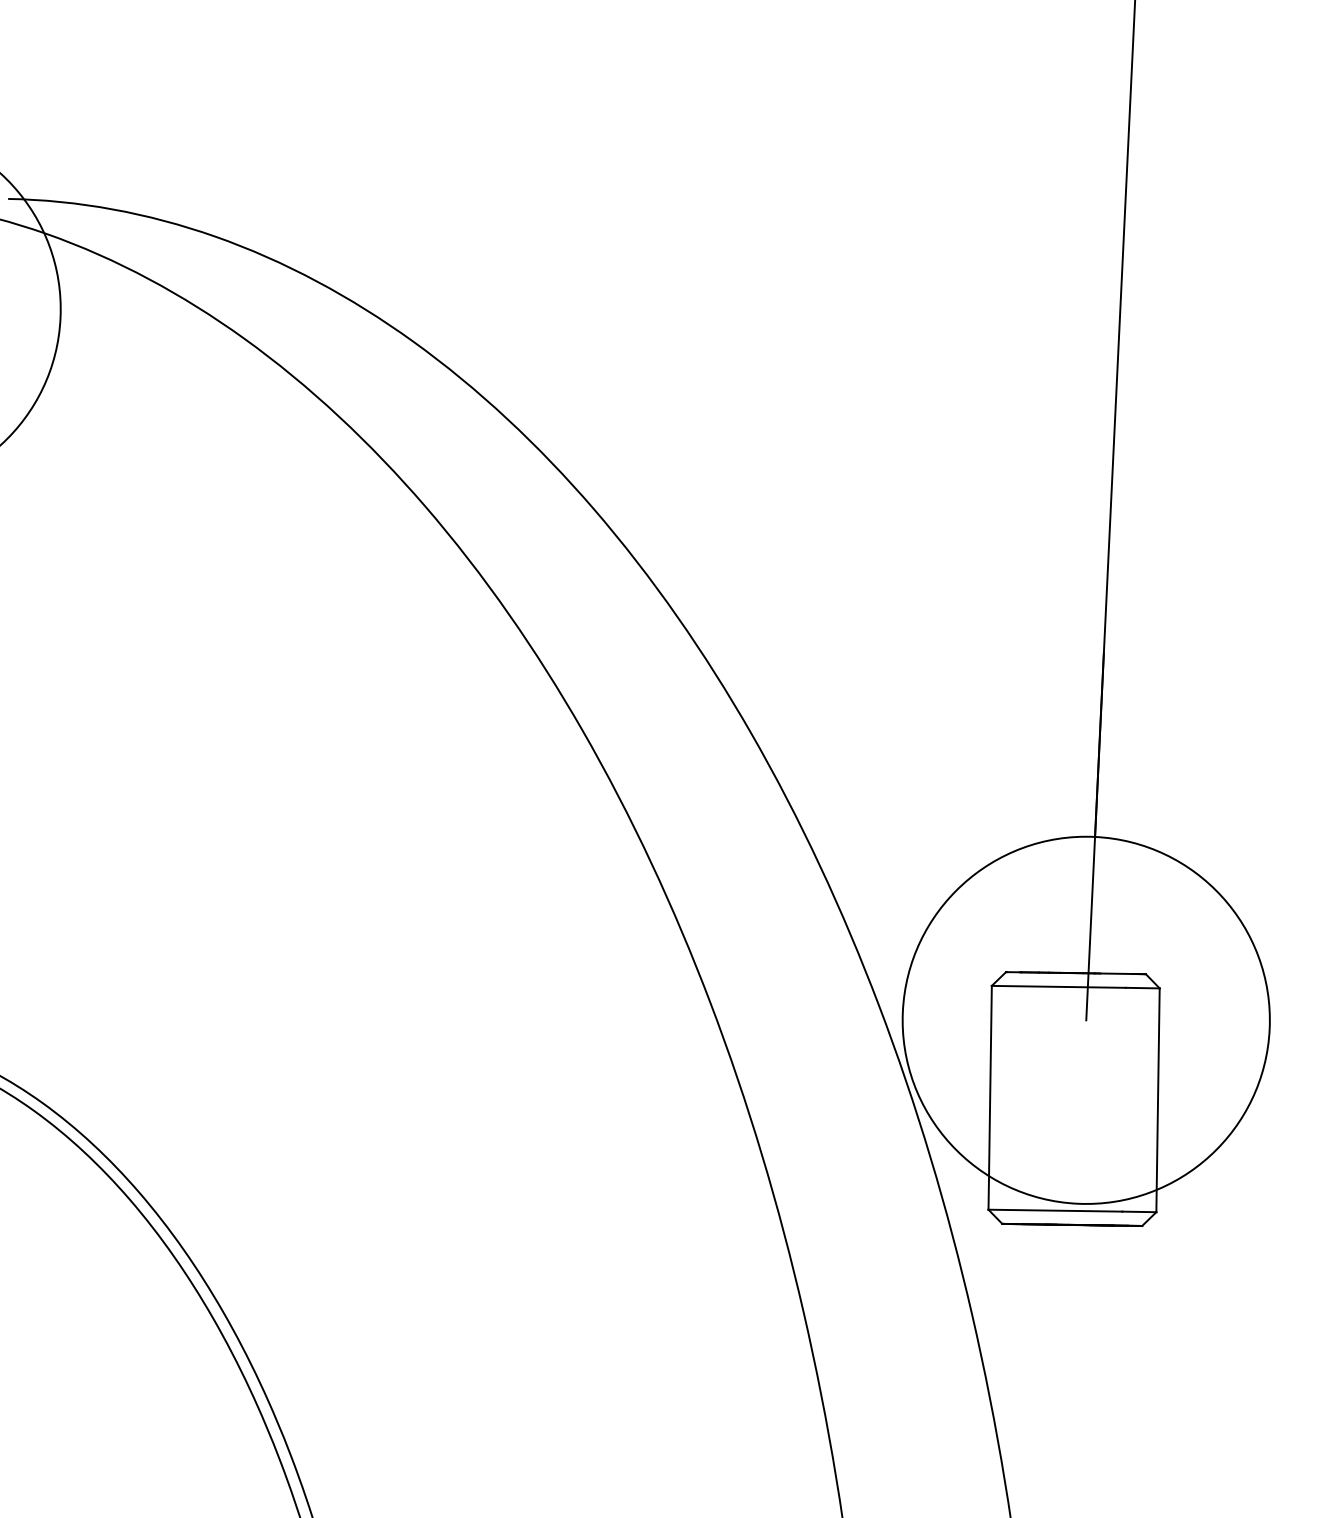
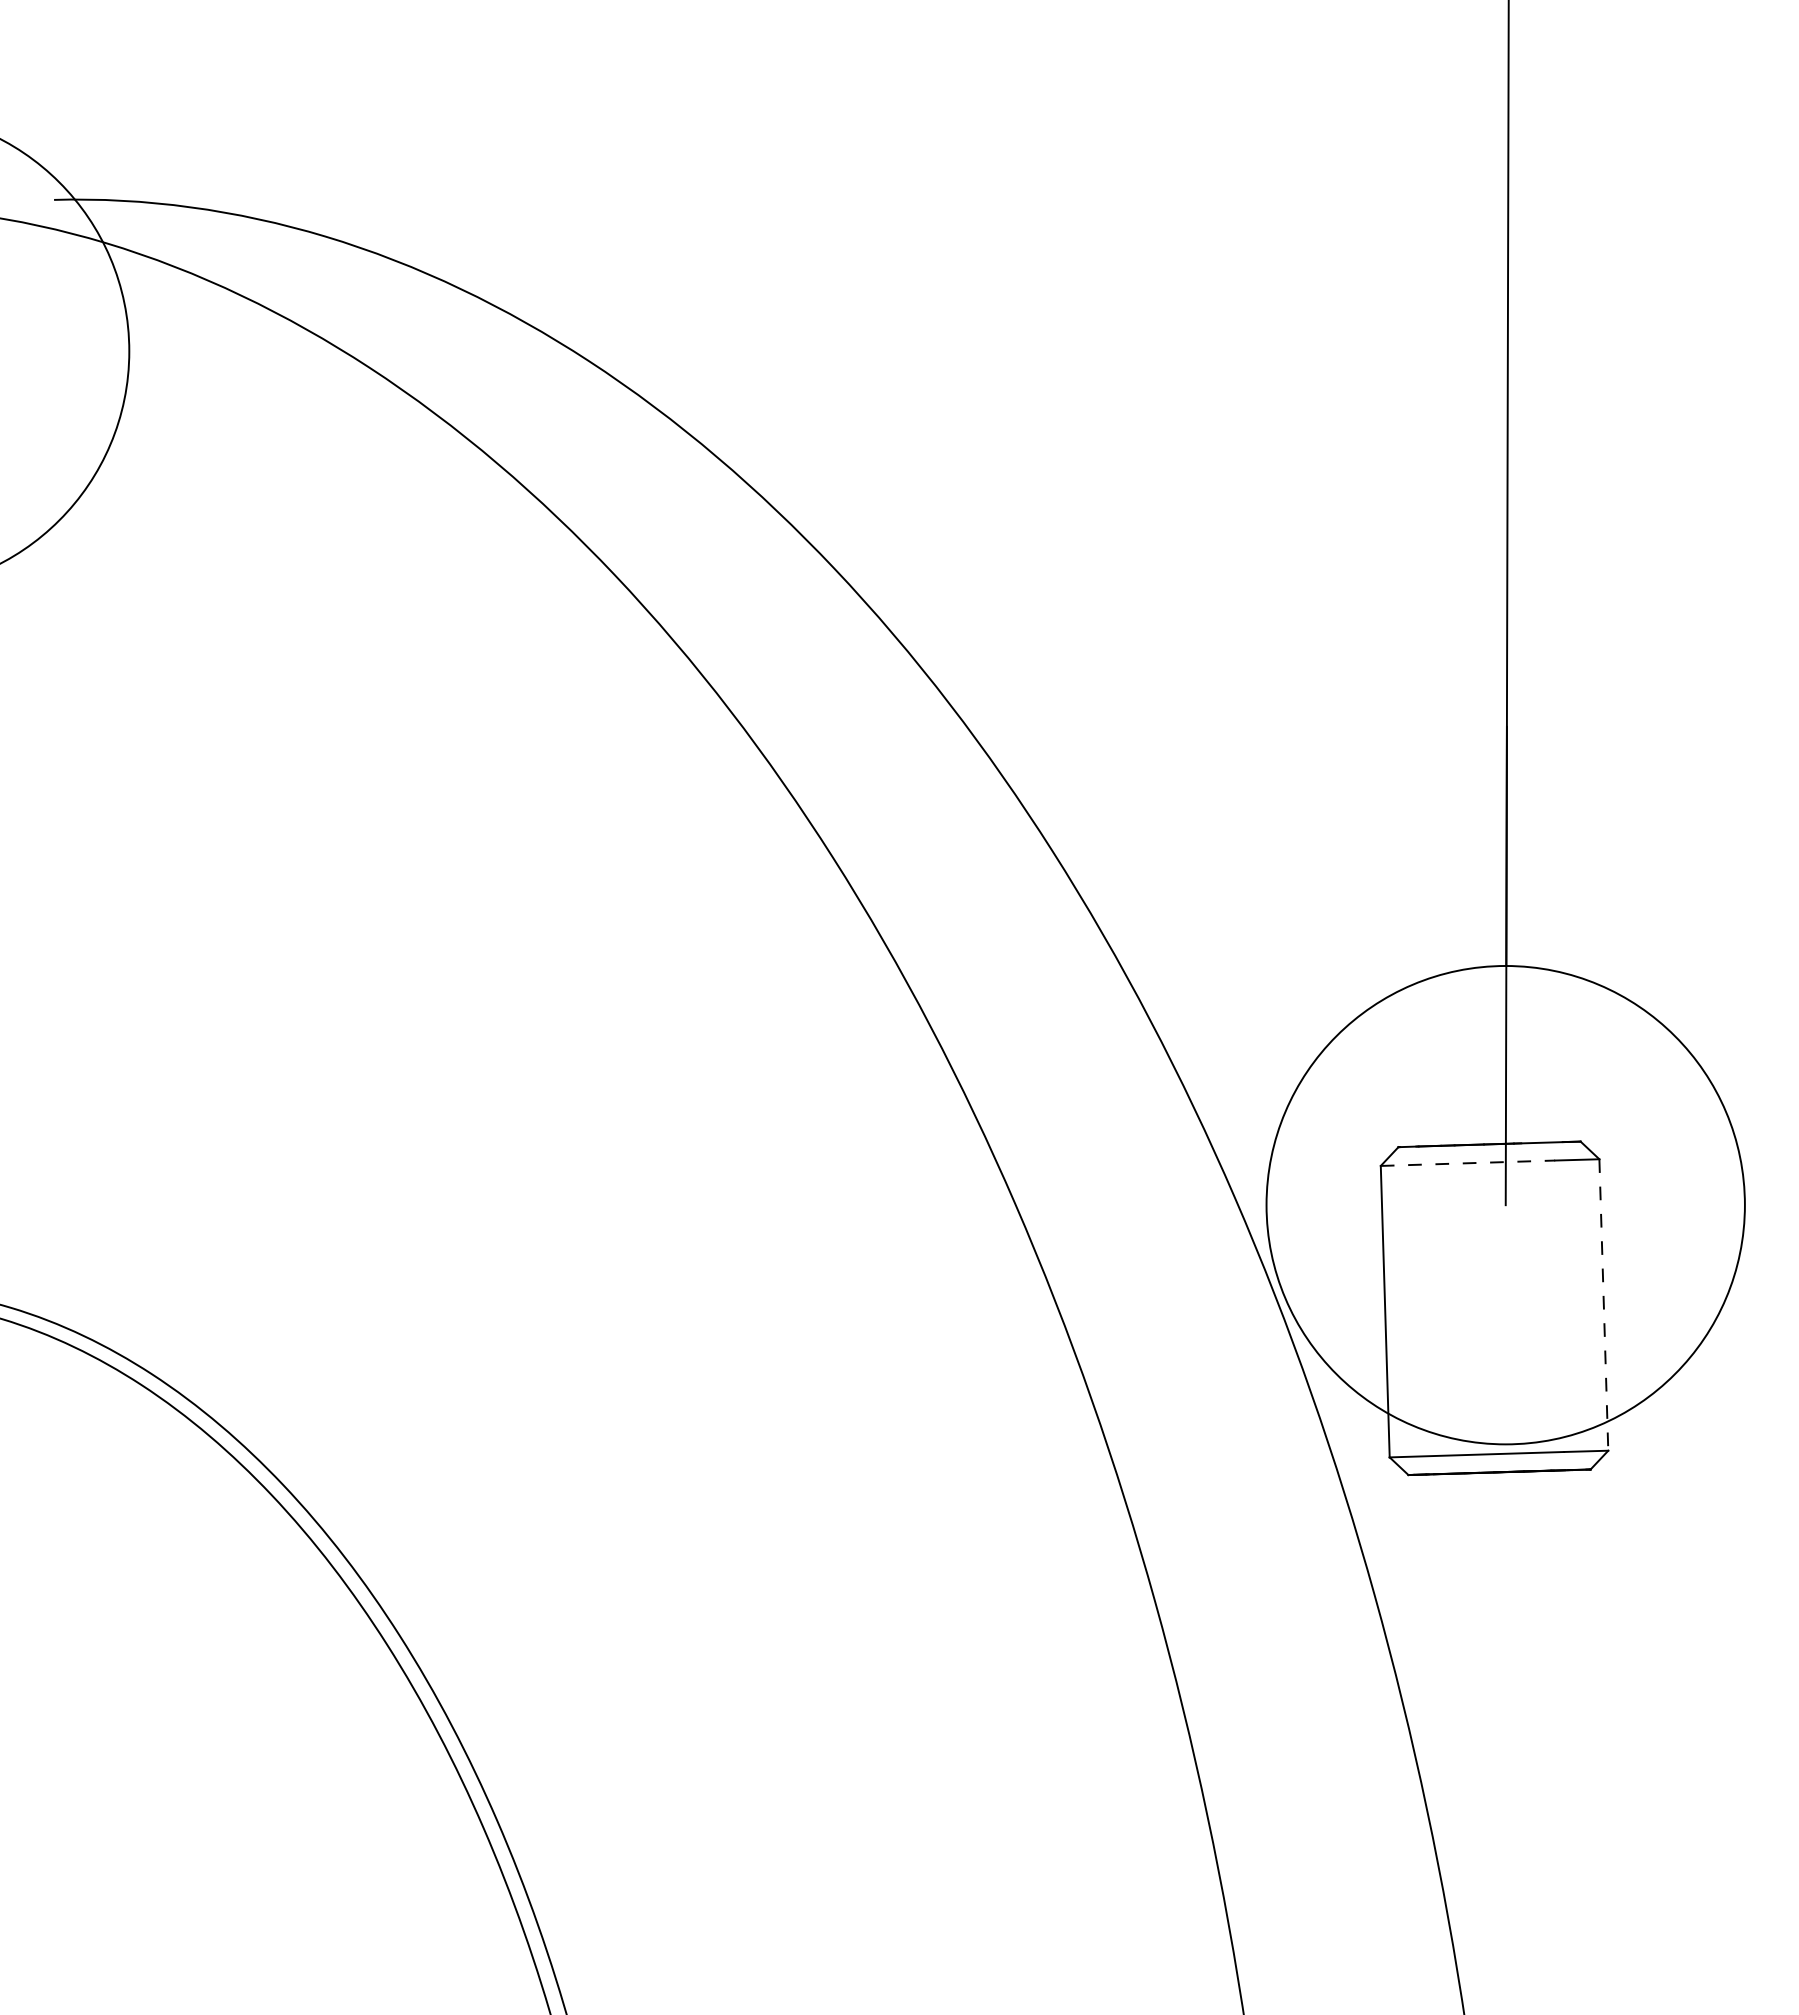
line: (1059, 987) -> (1468, 1163), solid -> dashed
line: (1157, 1100) -> (1603, 1305), solid -> dashed

